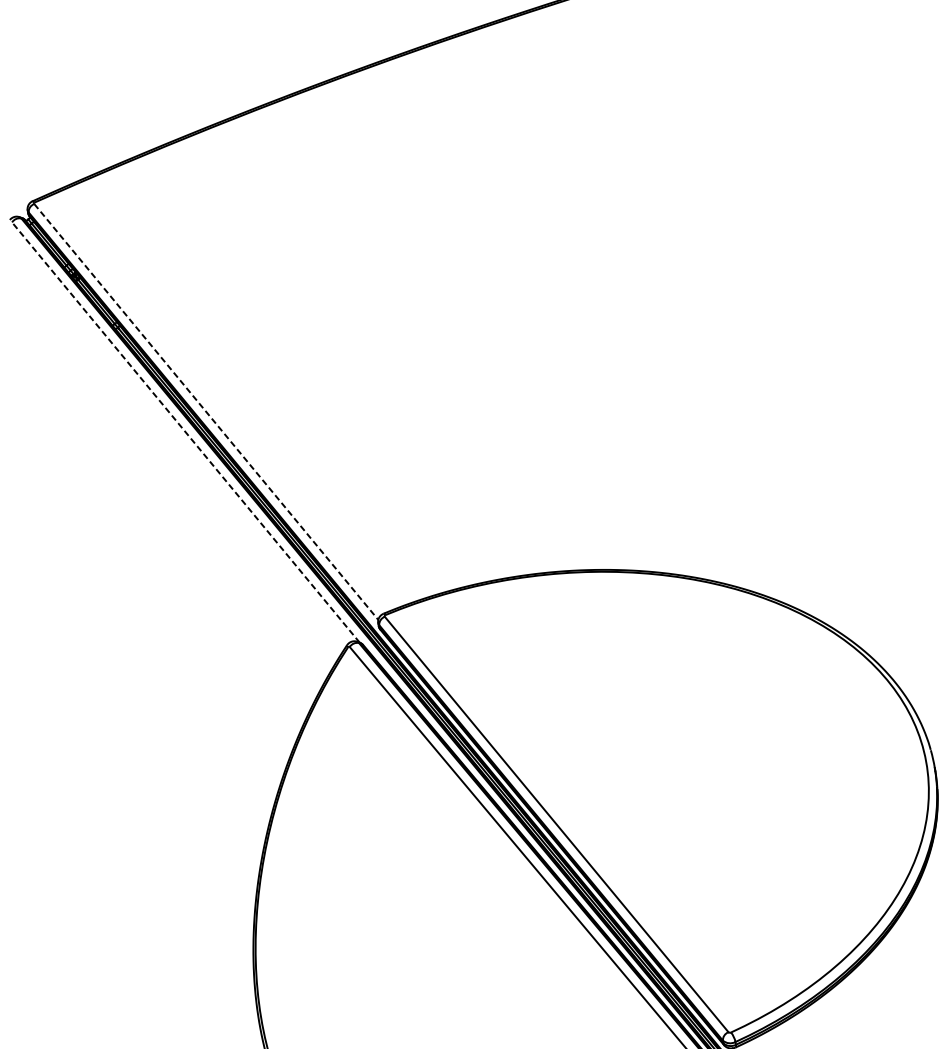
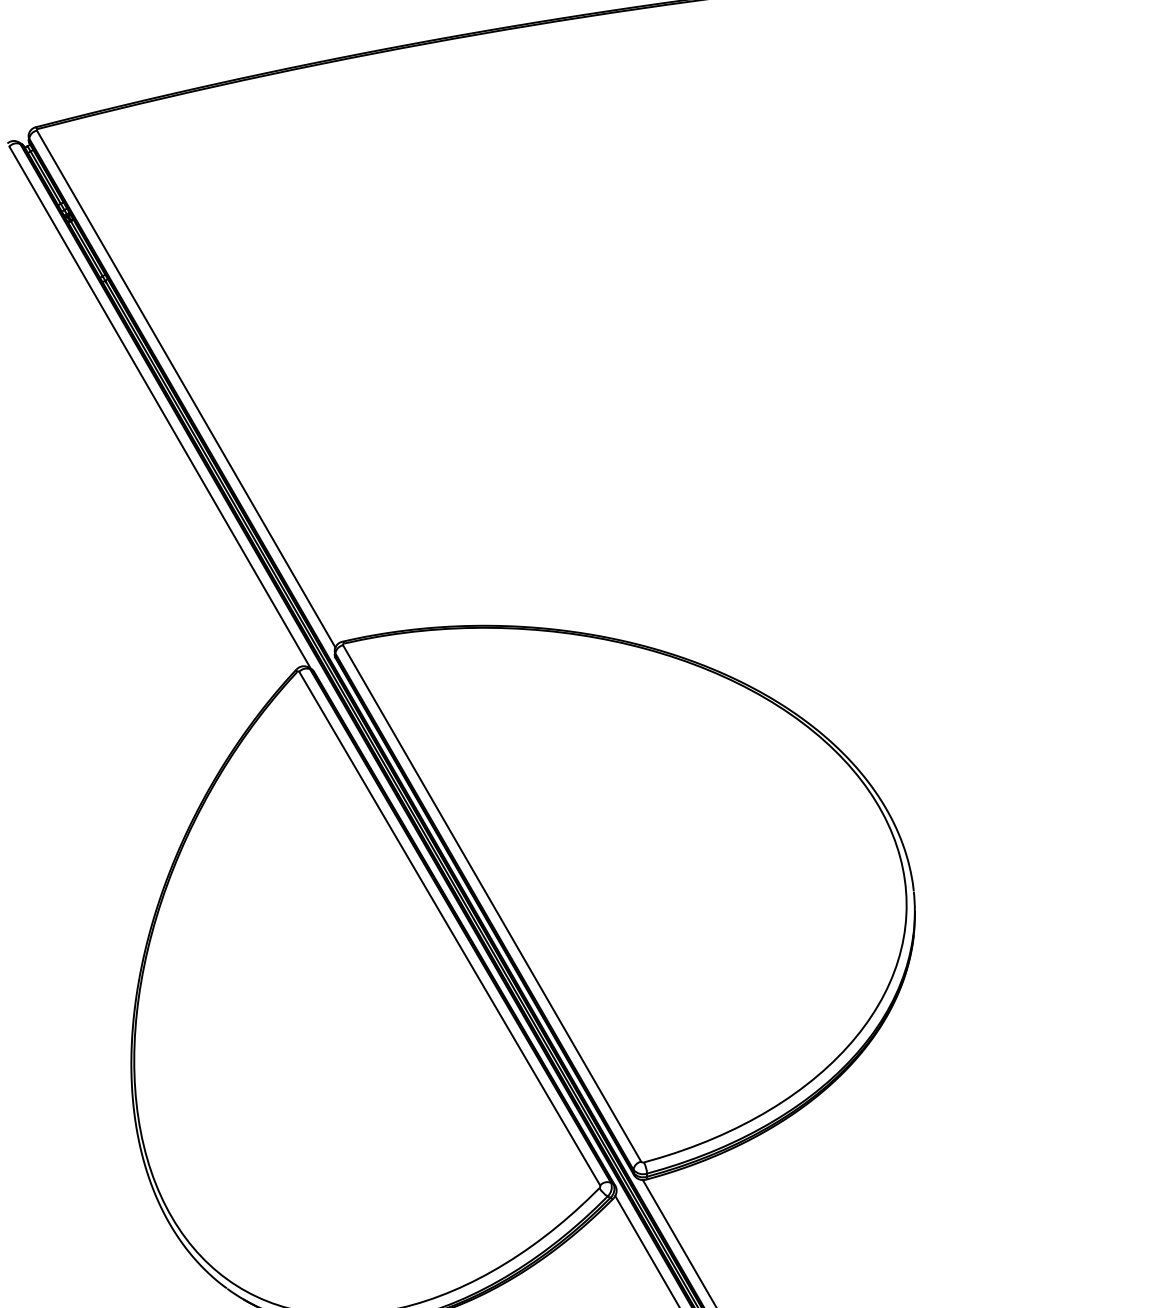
line: (206, 412) -> (186, 389), dashed -> solid
line: (186, 432) -> (160, 407), dashed -> solid

